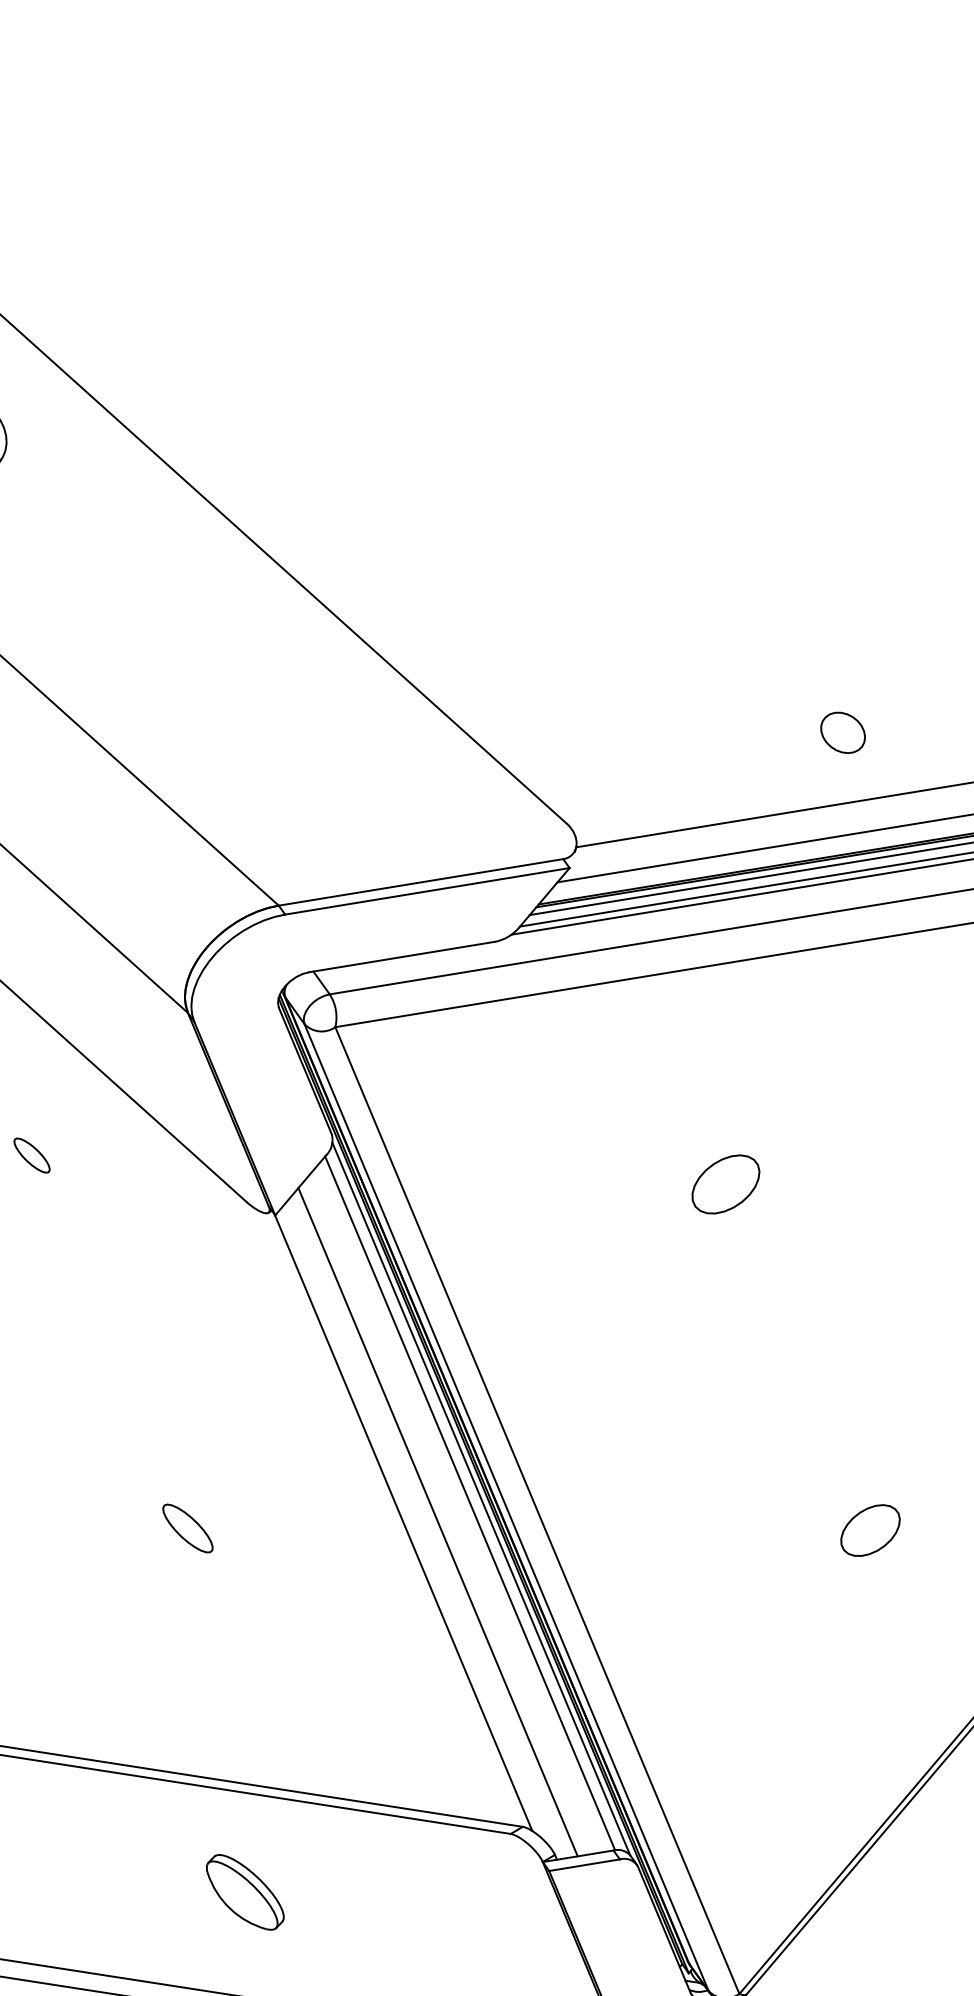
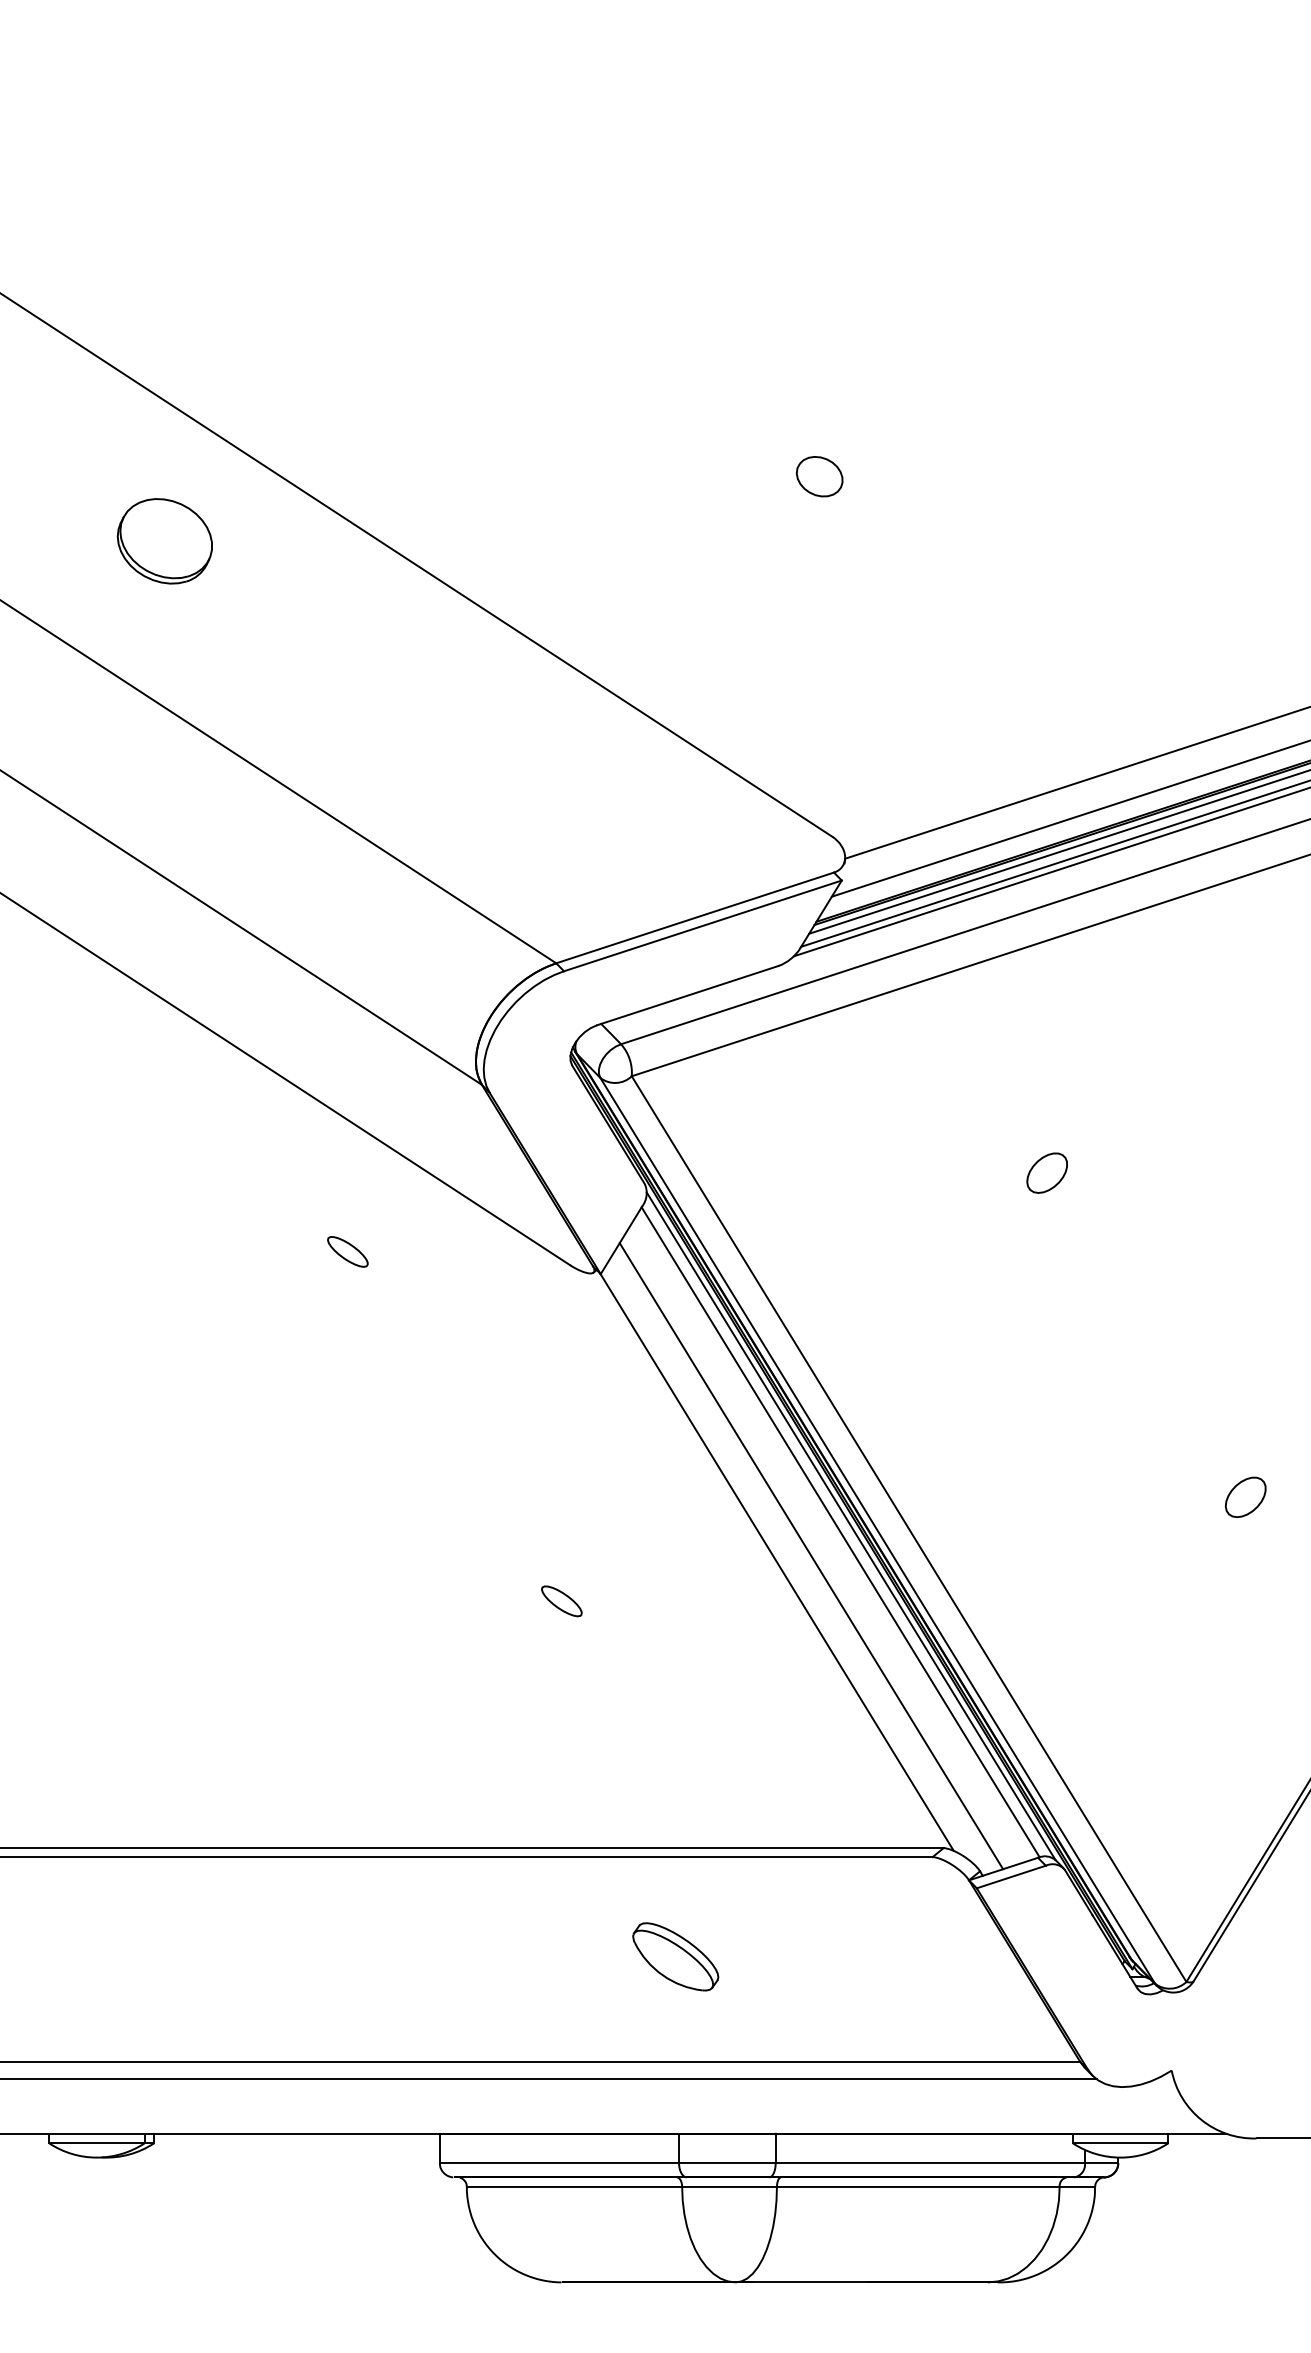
part: (842, 732) -> (819, 476), moved
part: (725, 1183) -> (1046, 1172), size x0.62
part: (187, 1528) -> (561, 1601), size x0.71
part: (870, 1529) -> (1245, 1496), size x0.71

